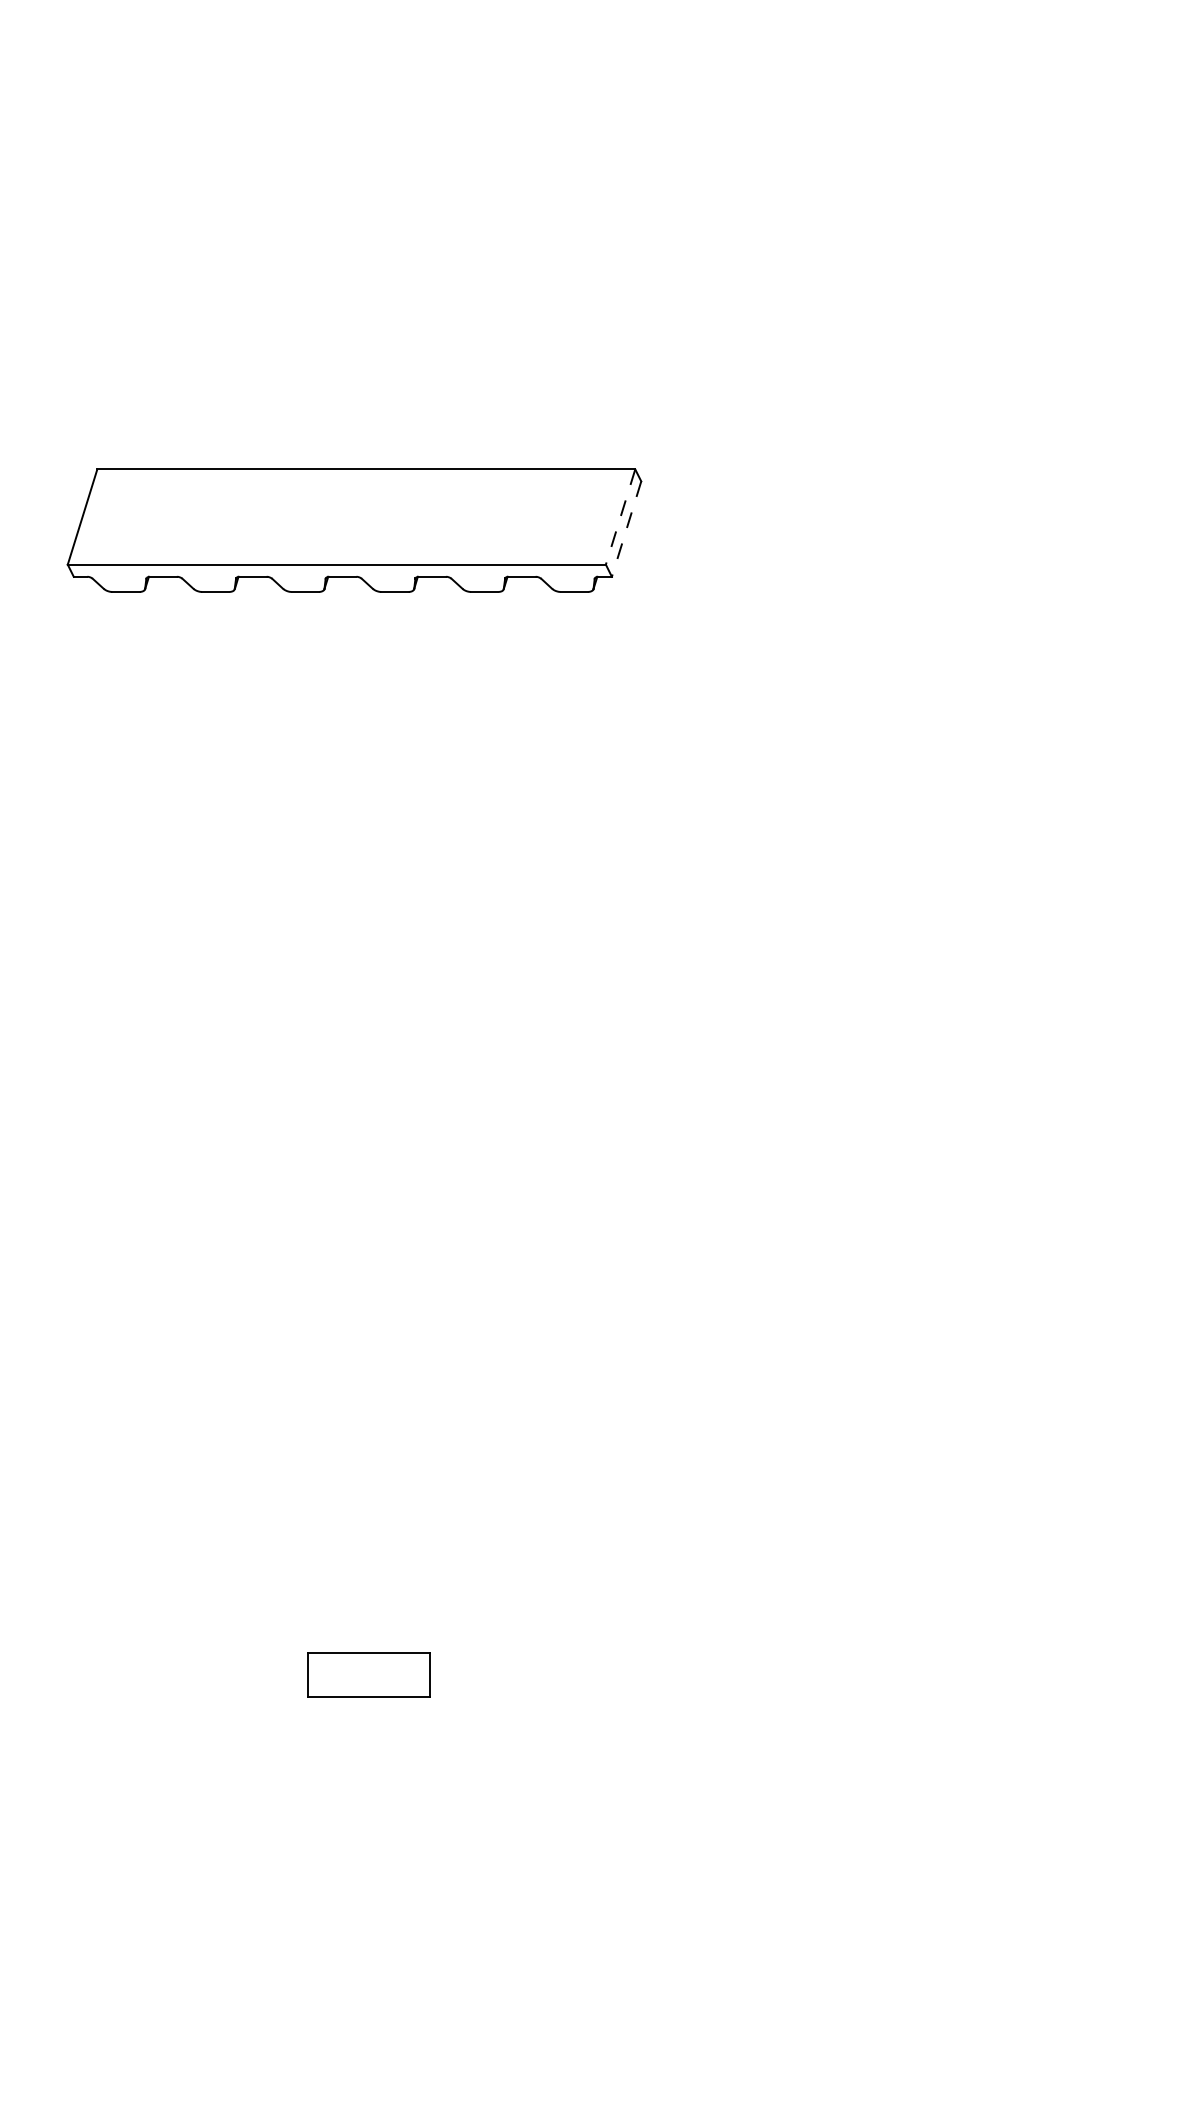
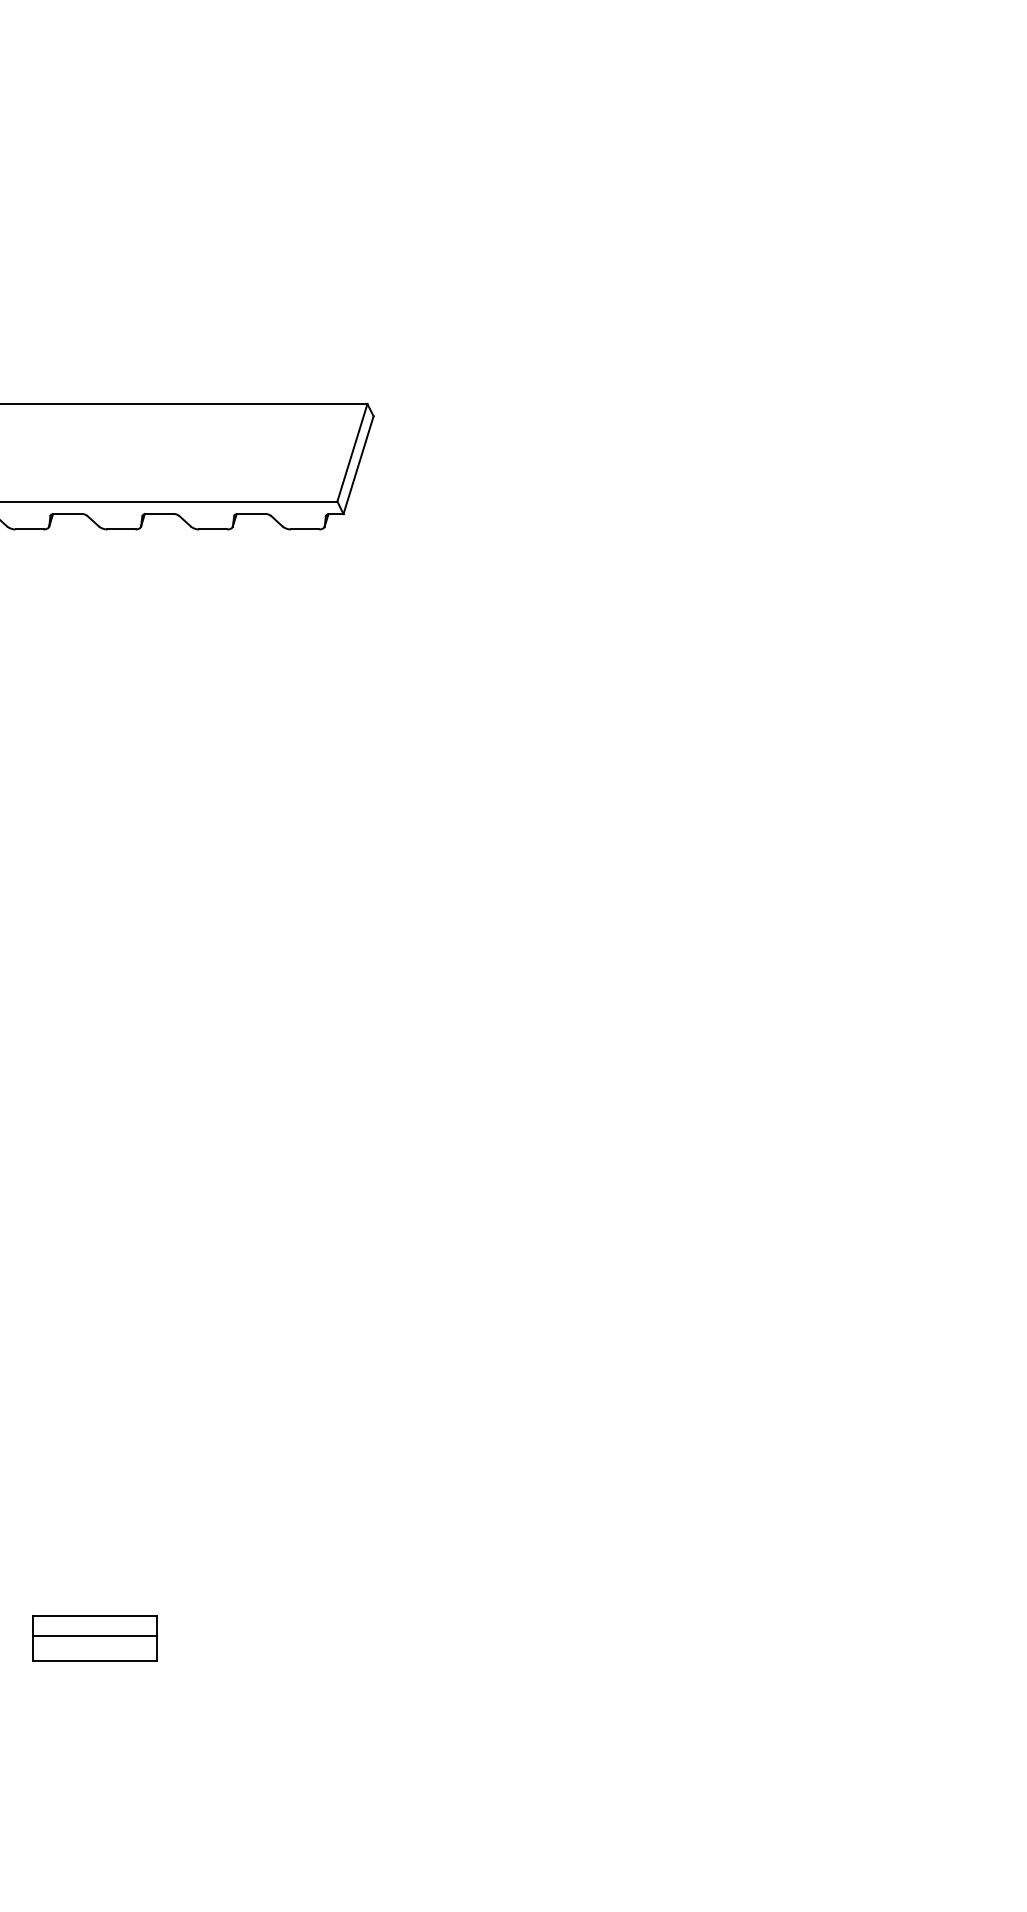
line: (620, 517) -> (352, 453), dashed -> solid
line: (626, 529) -> (358, 465), dashed -> solid
line: (368, 1672) -> (94, 1635), added

